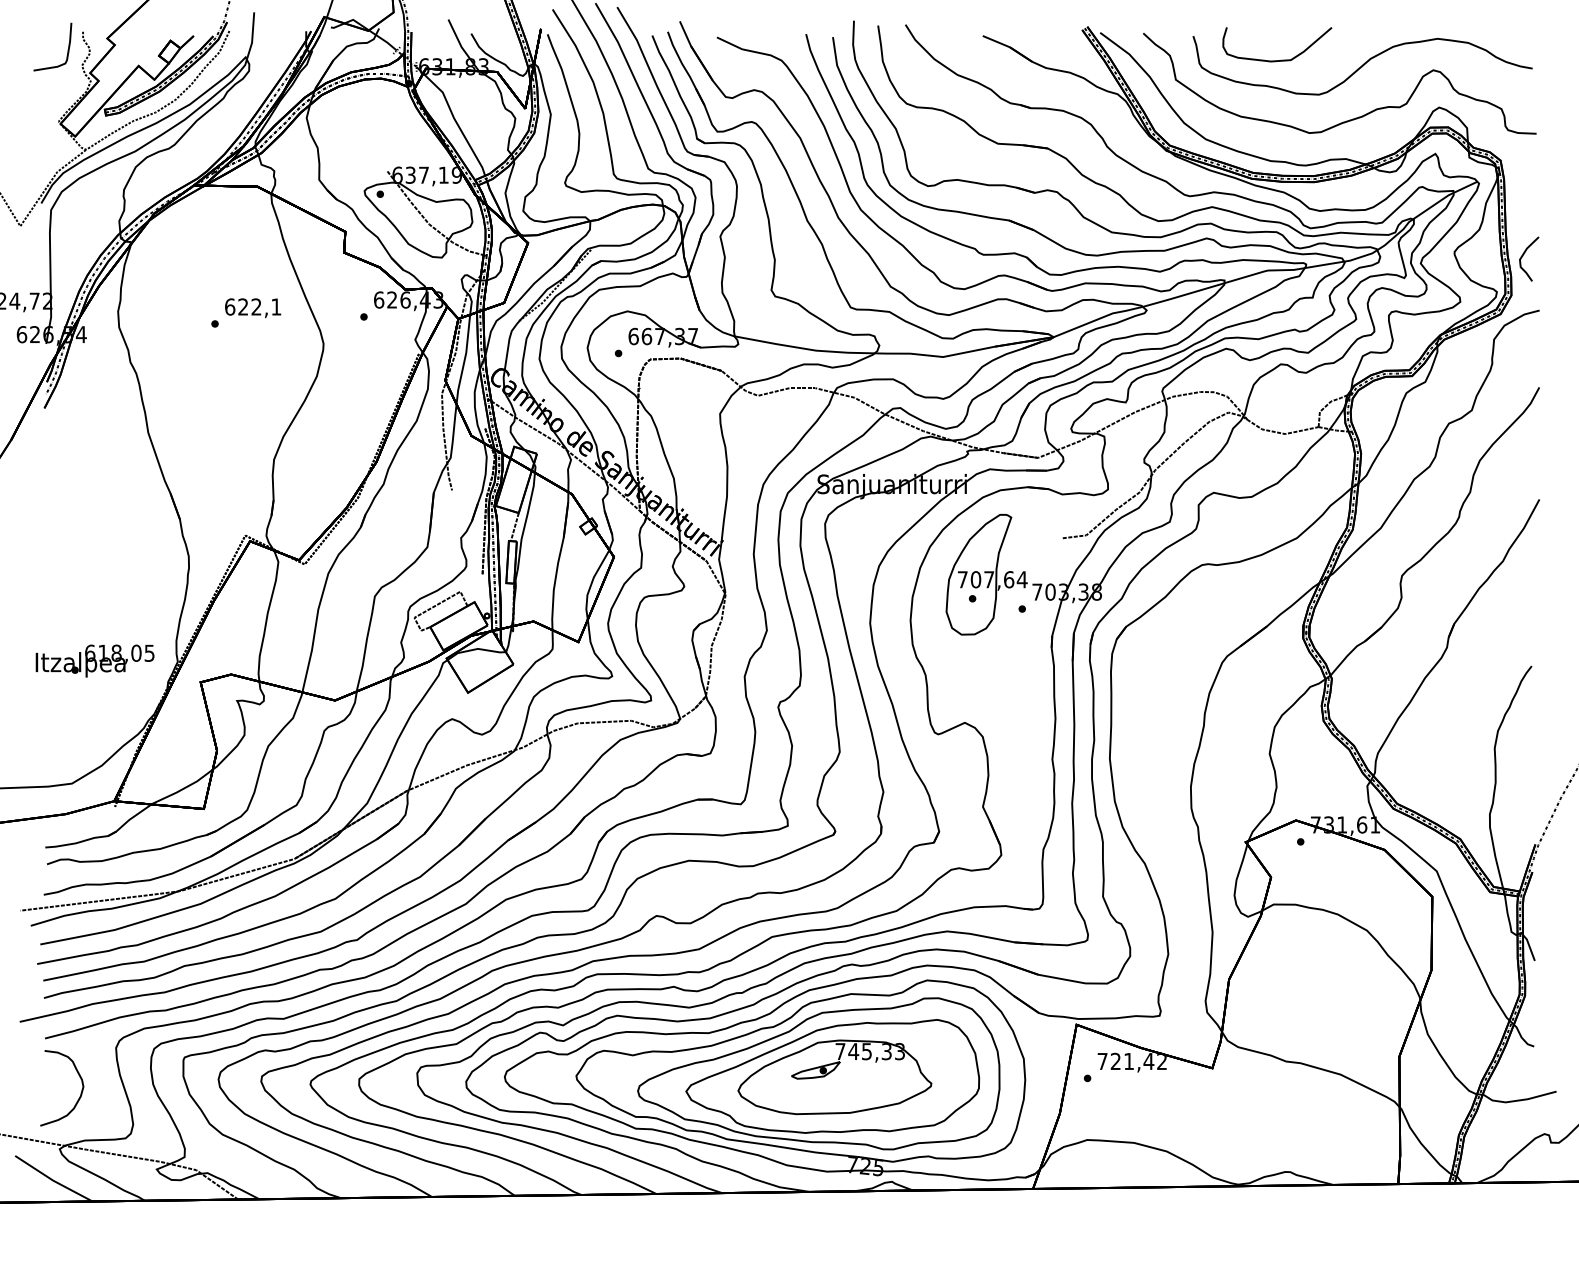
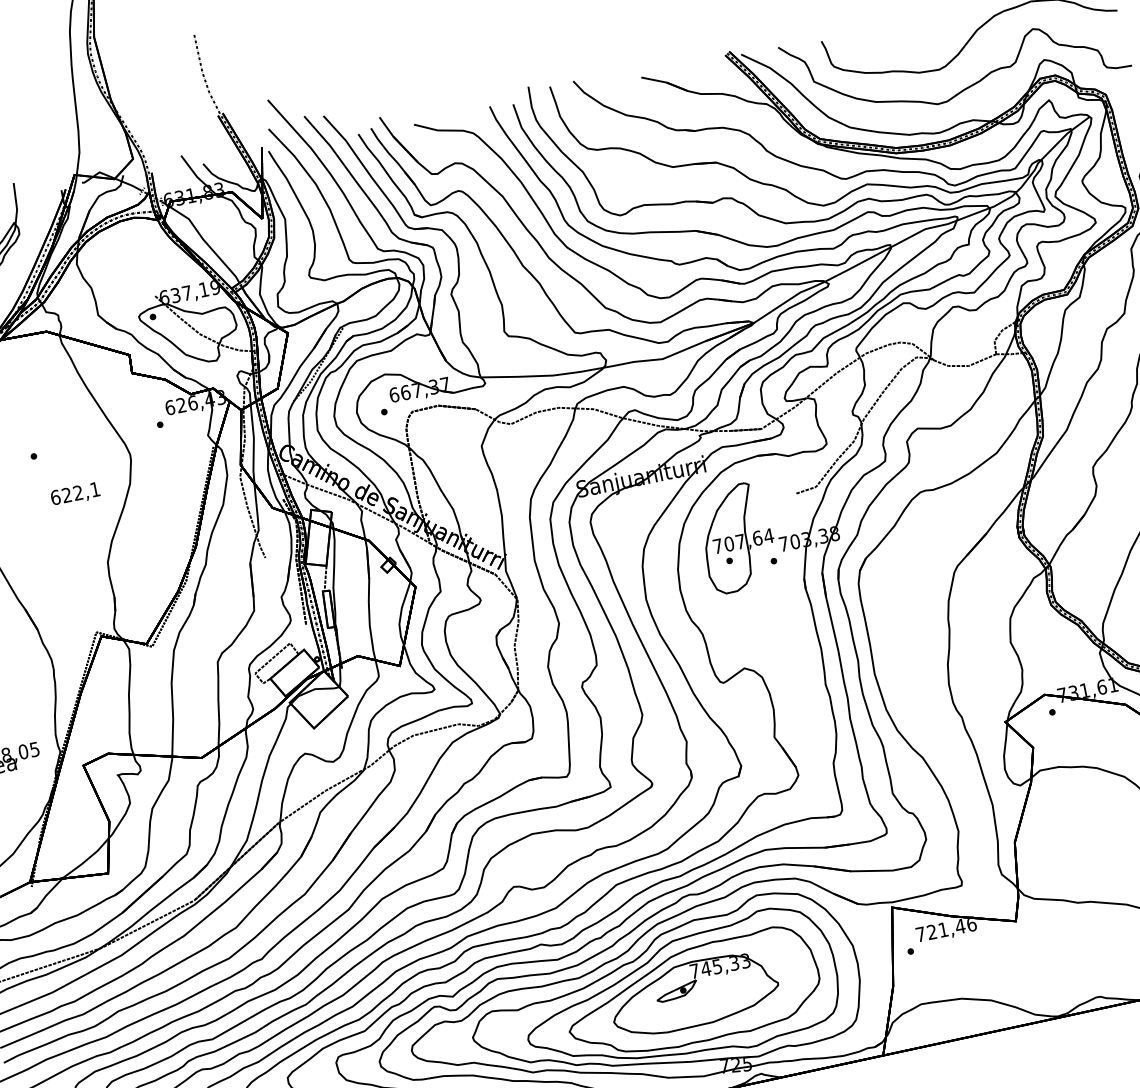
curve: (1281, 59) -> (900, 46), removed
text: (253, 308) -> (75, 494), moved
text: (1162, 1061) -> (972, 924), 721,42 -> 721,46

